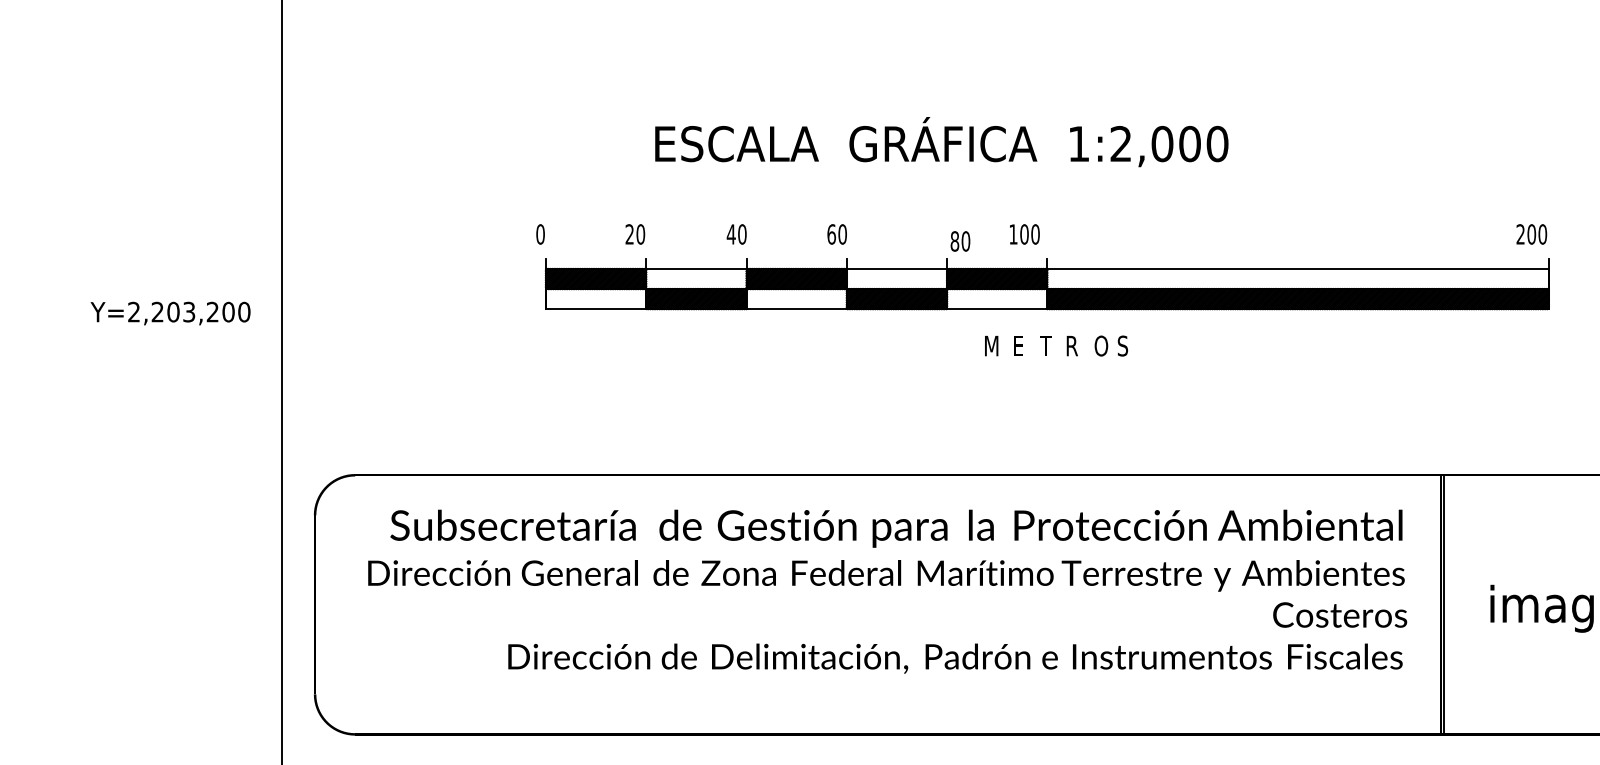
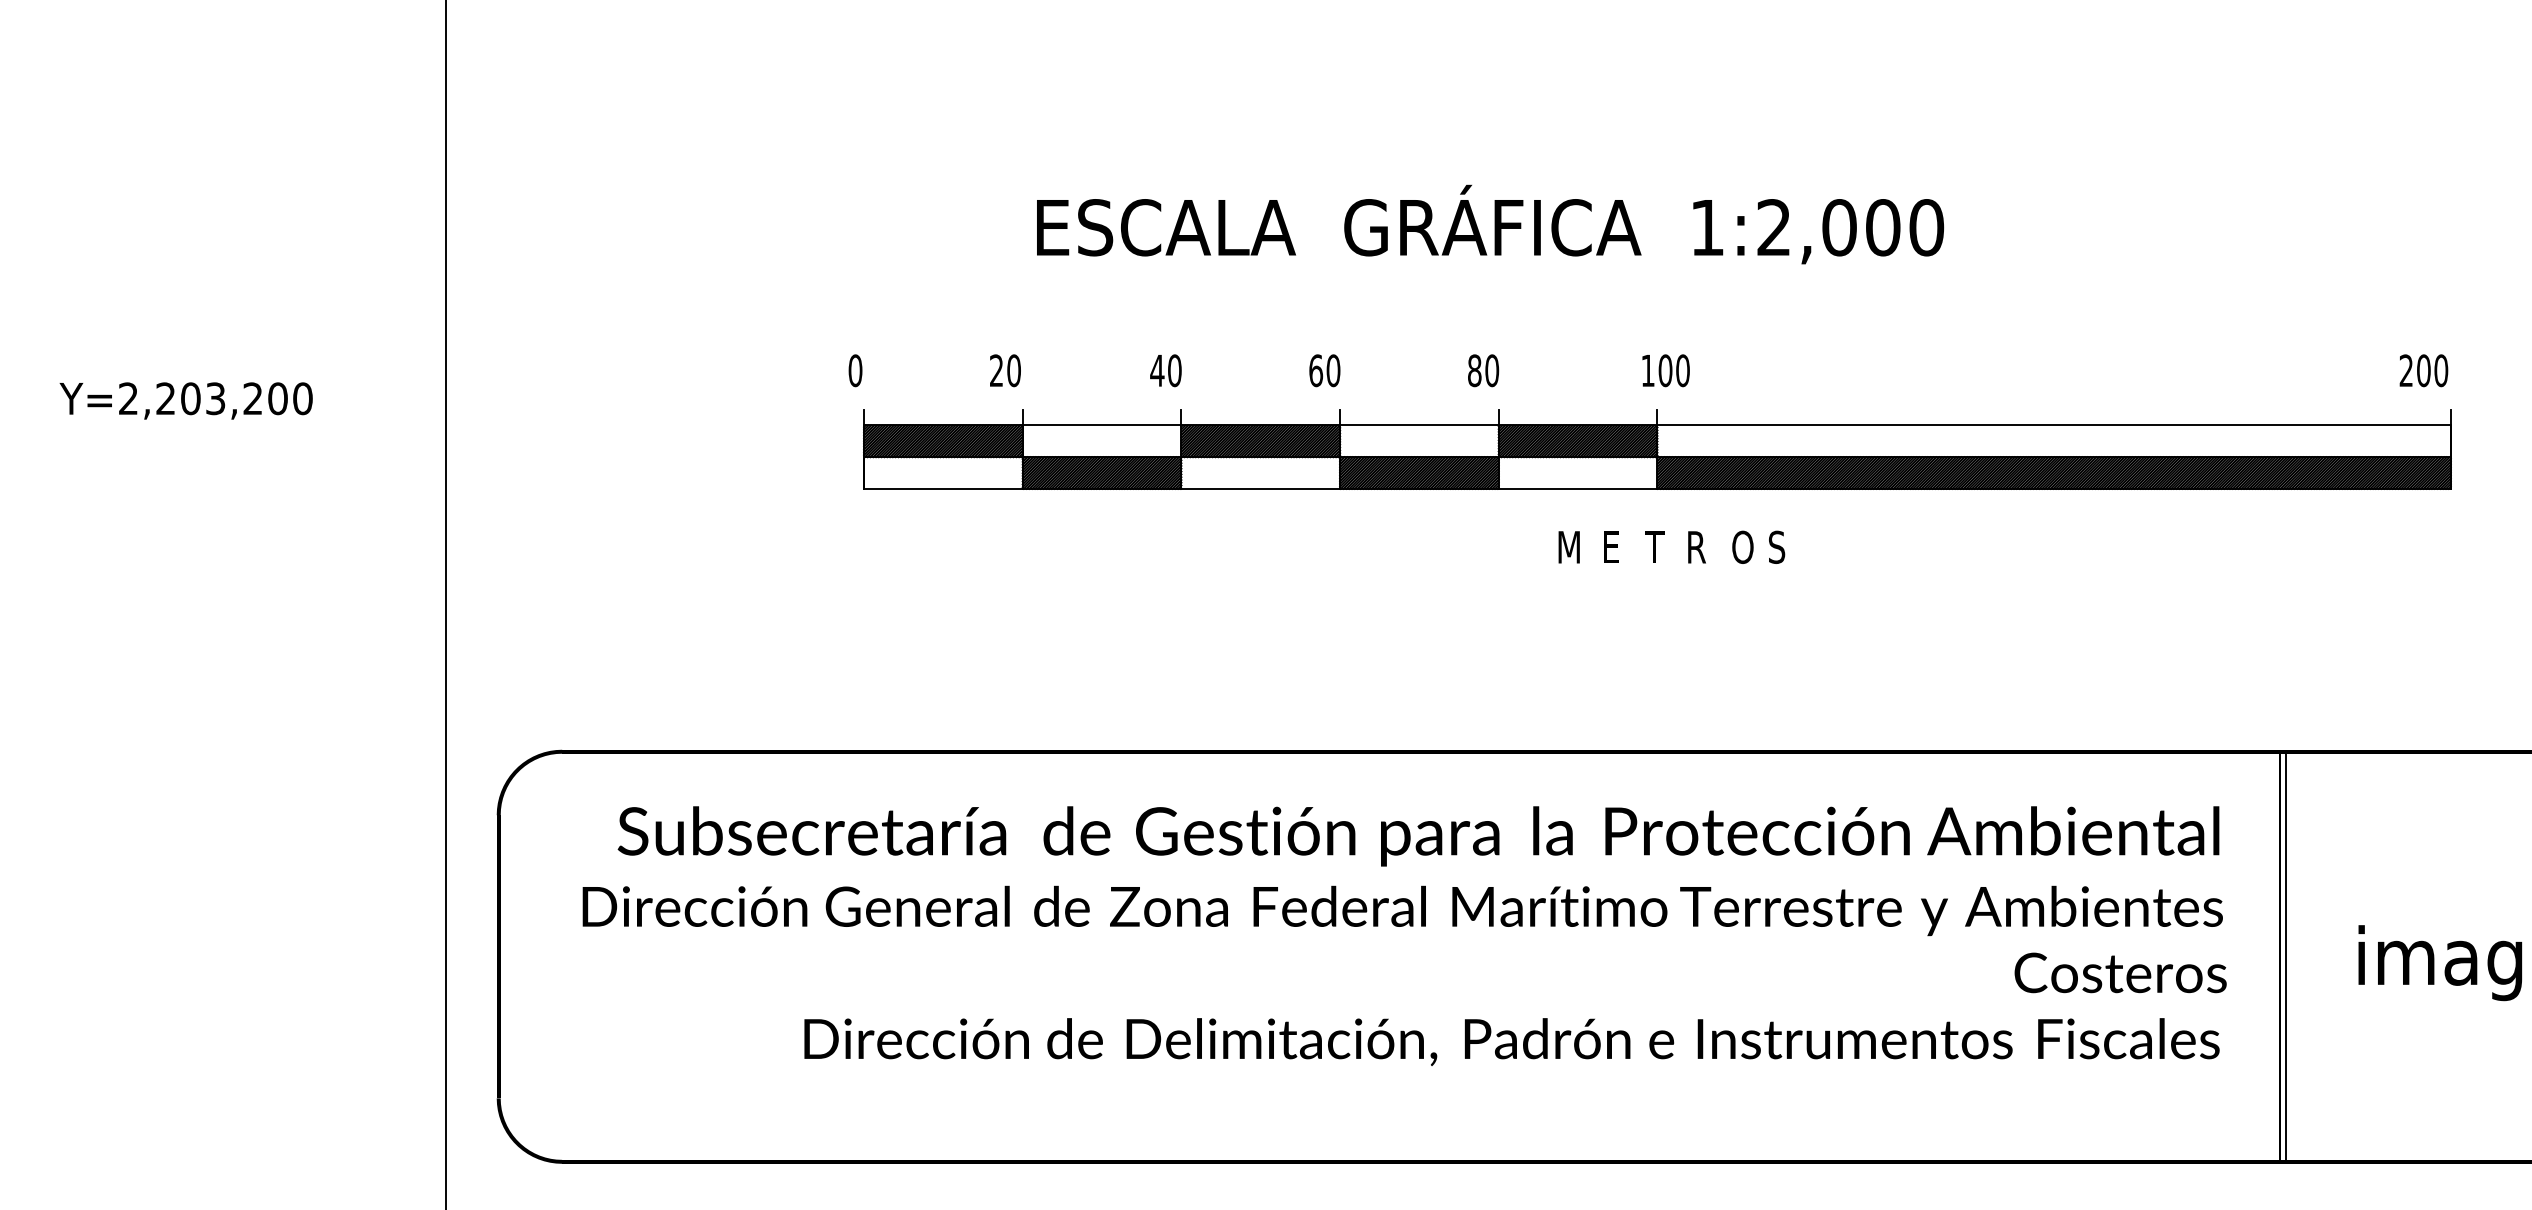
text: (1024, 234) -> (1665, 370), moved
text: (960, 241) -> (1483, 370), moved
text: (170, 313) -> (186, 400), moved

